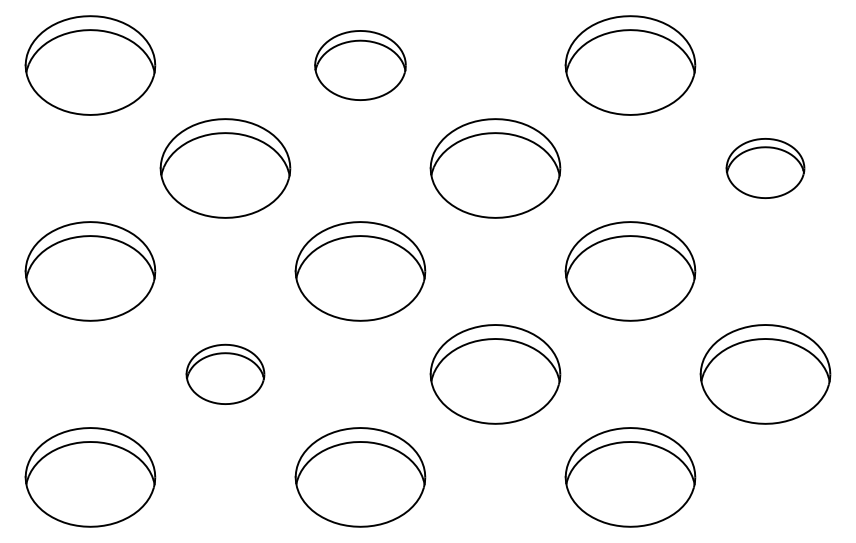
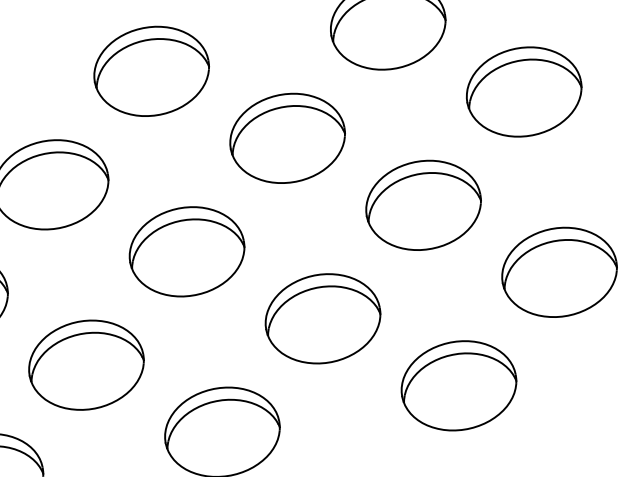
part: (360, 65) -> (151, 71), size x1.43
part: (765, 168) -> (524, 92), size x1.67
part: (225, 374) -> (86, 365), size x1.67

